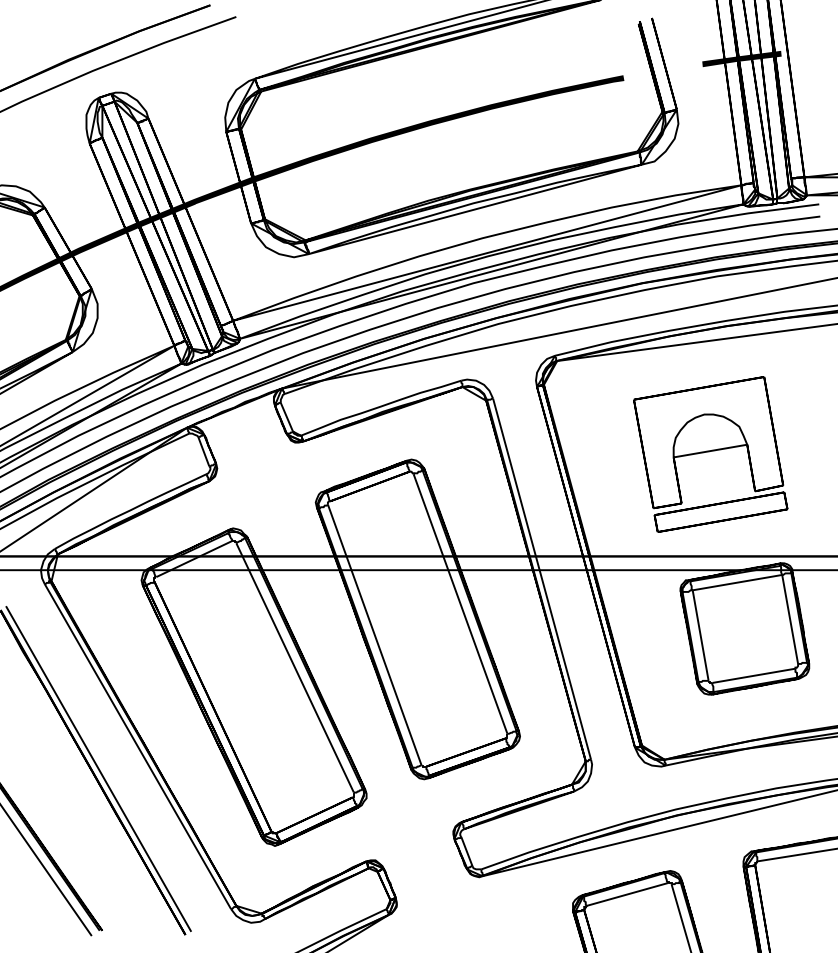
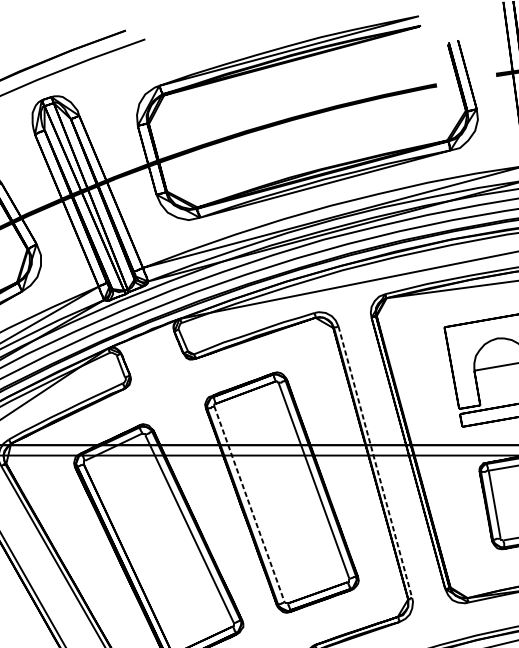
line: (542, 579) -> (375, 462), solid -> dashed
line: (374, 635) -> (249, 504), solid -> dashed

